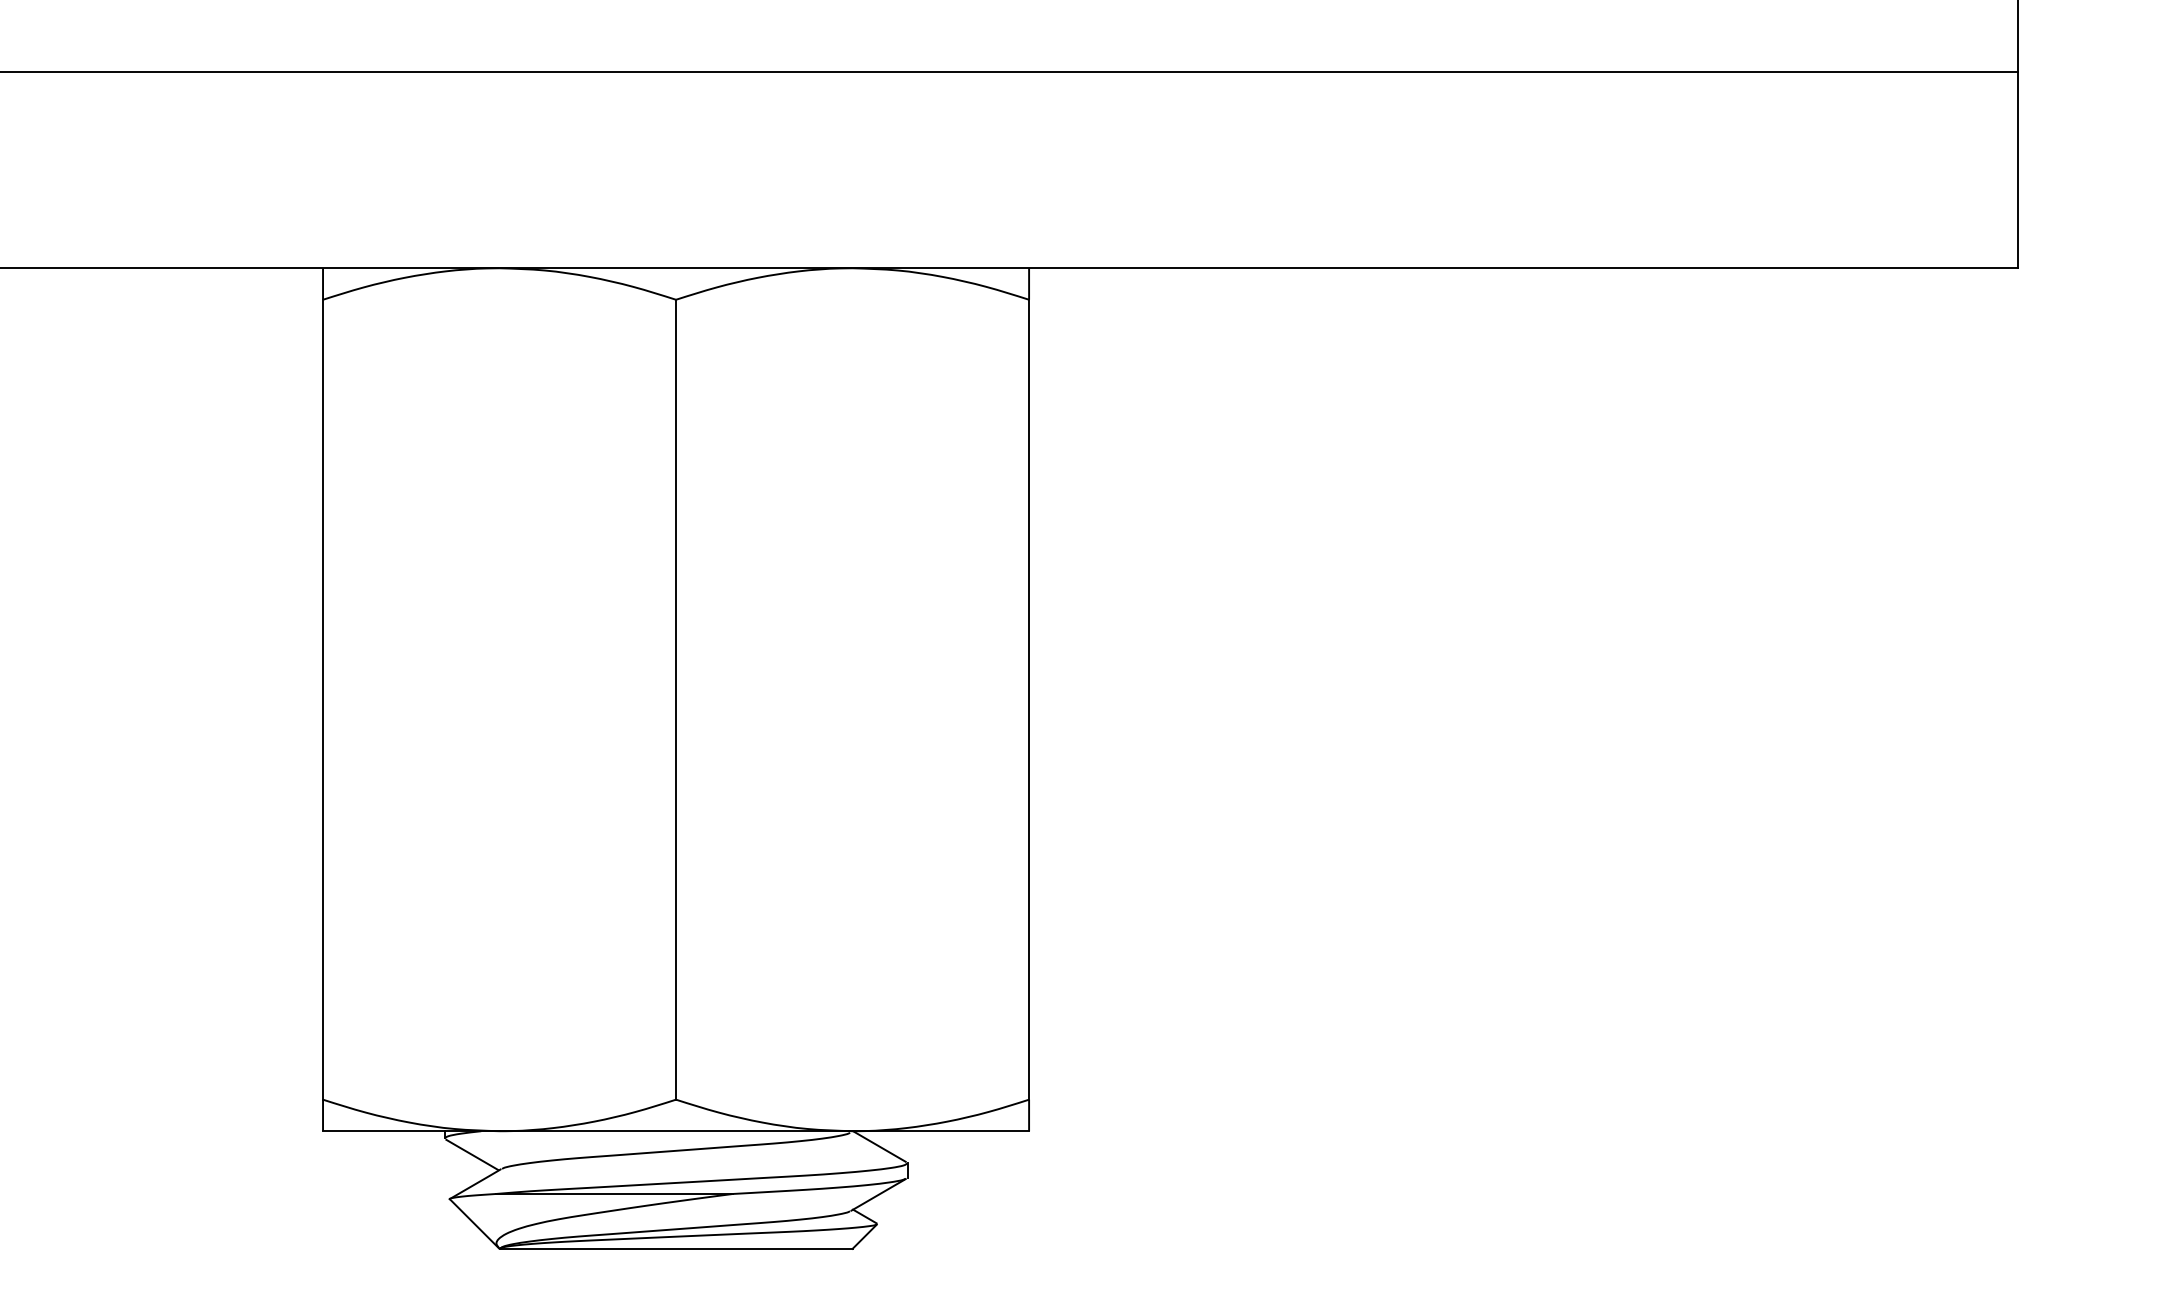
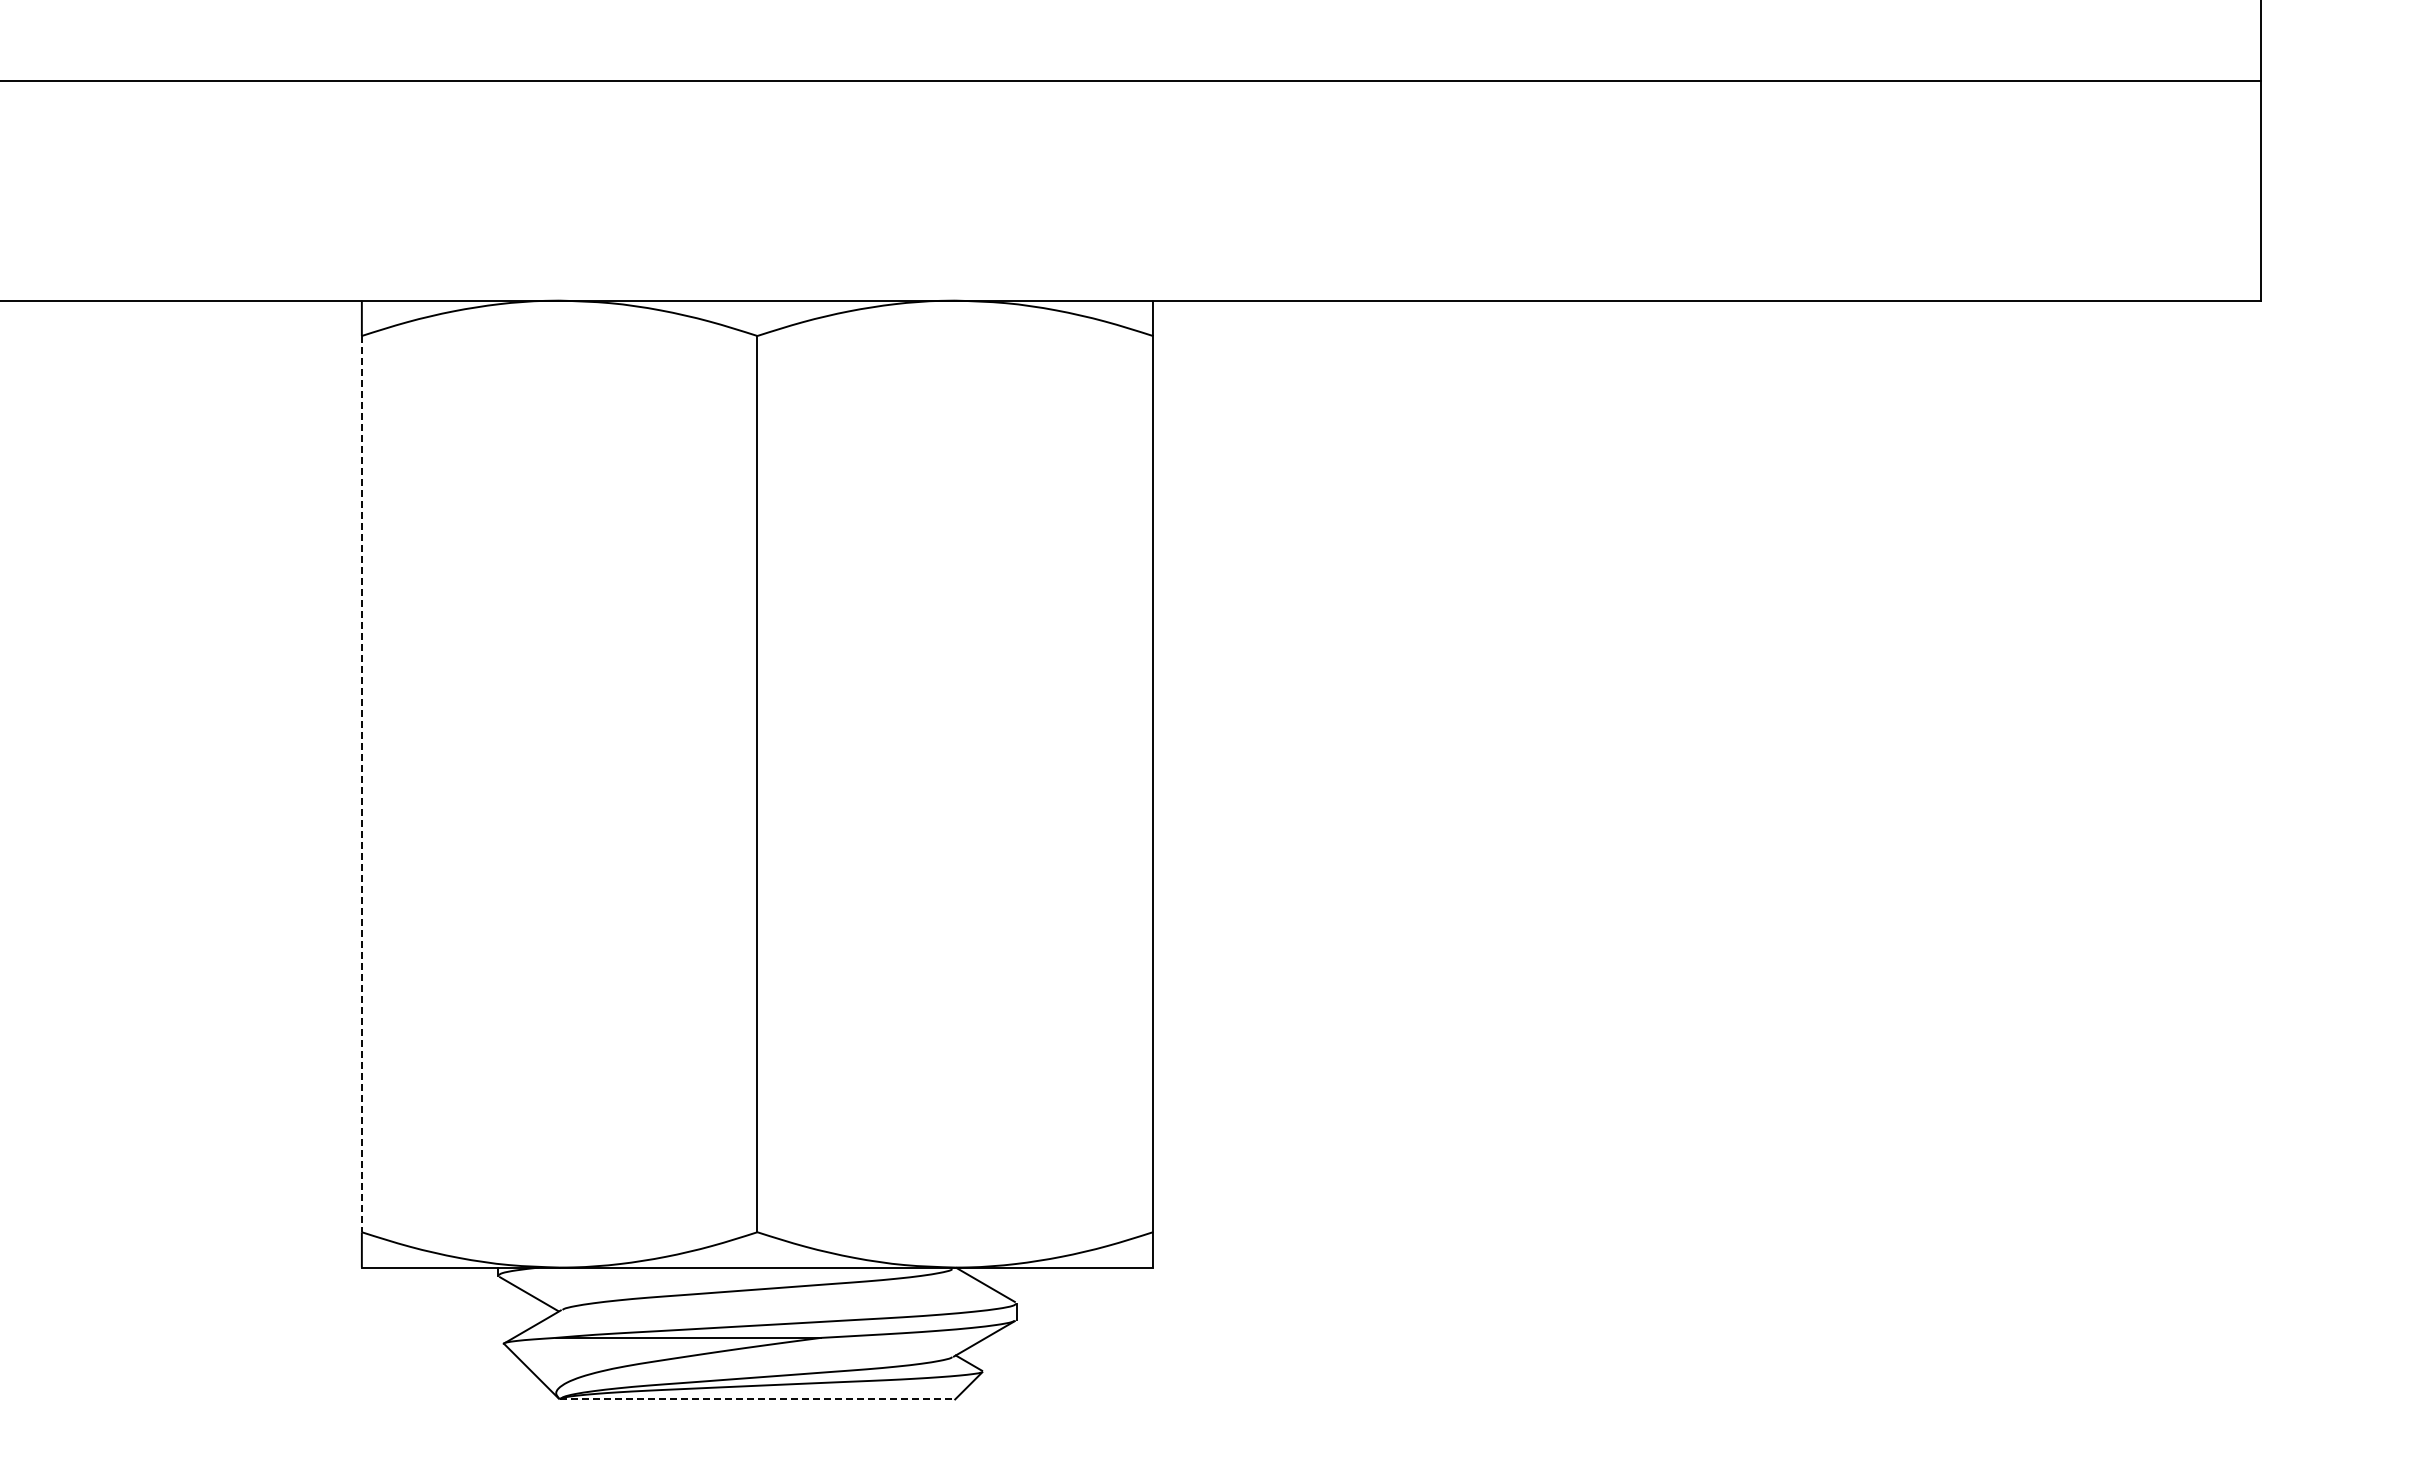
line: (322, 700) -> (361, 784), solid -> dashed
line: (676, 1248) -> (757, 1399), solid -> dashed

